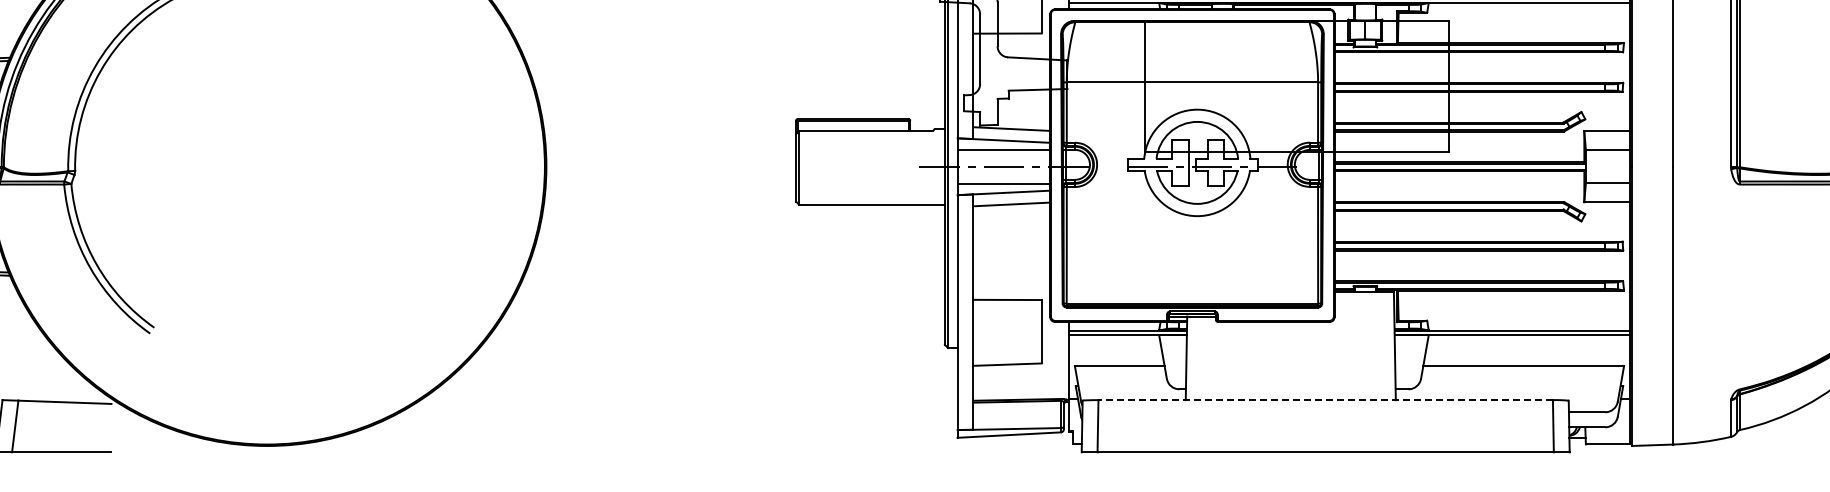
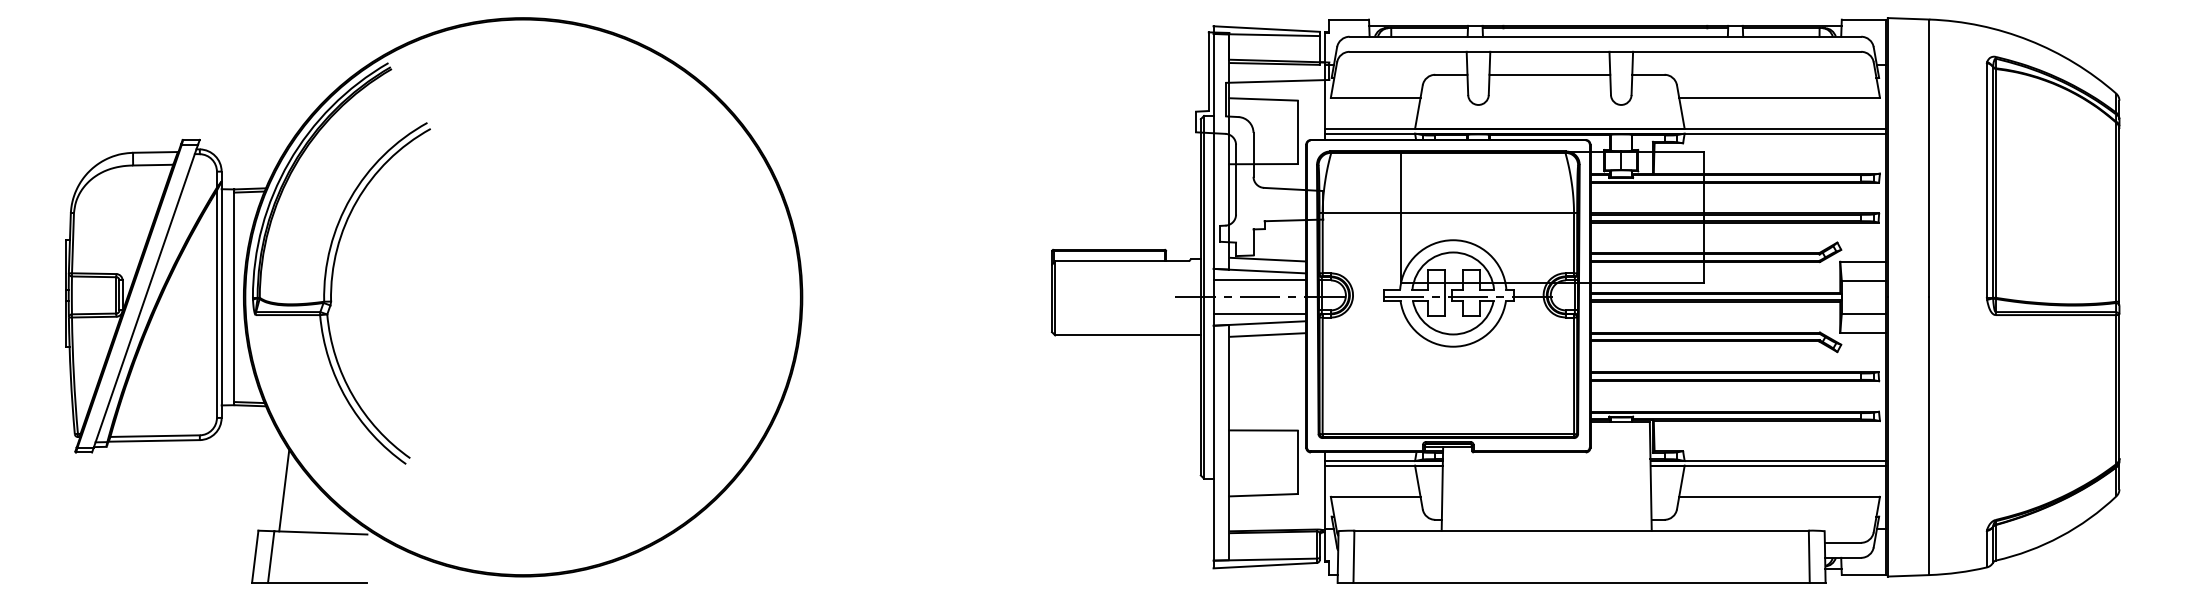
line: (28, 359) -> (284, 490), added
line: (1325, 399) -> (1581, 530), dashed -> solid

